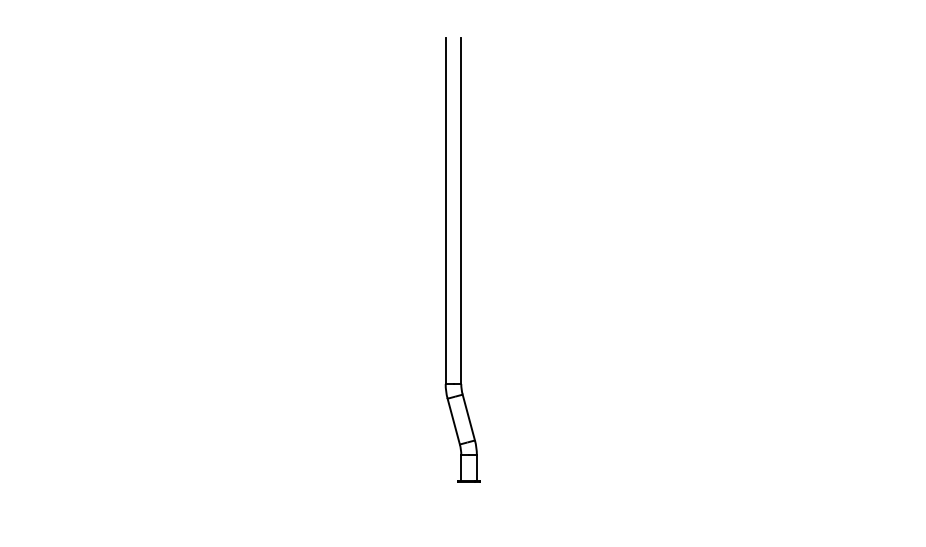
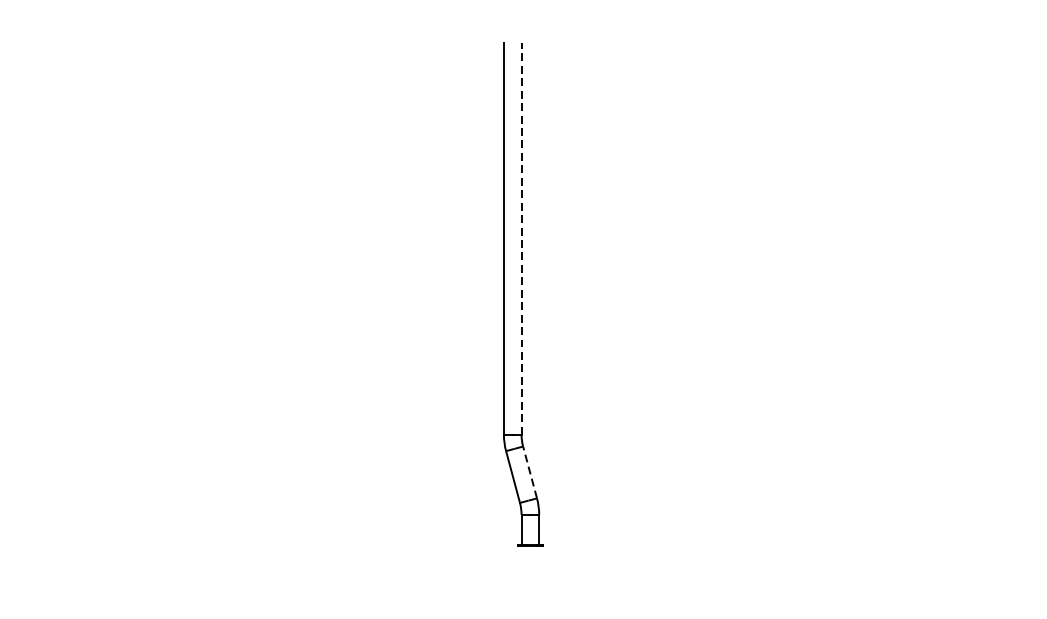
line: (461, 211) -> (521, 239), solid -> dashed
line: (468, 417) -> (529, 472), solid -> dashed

